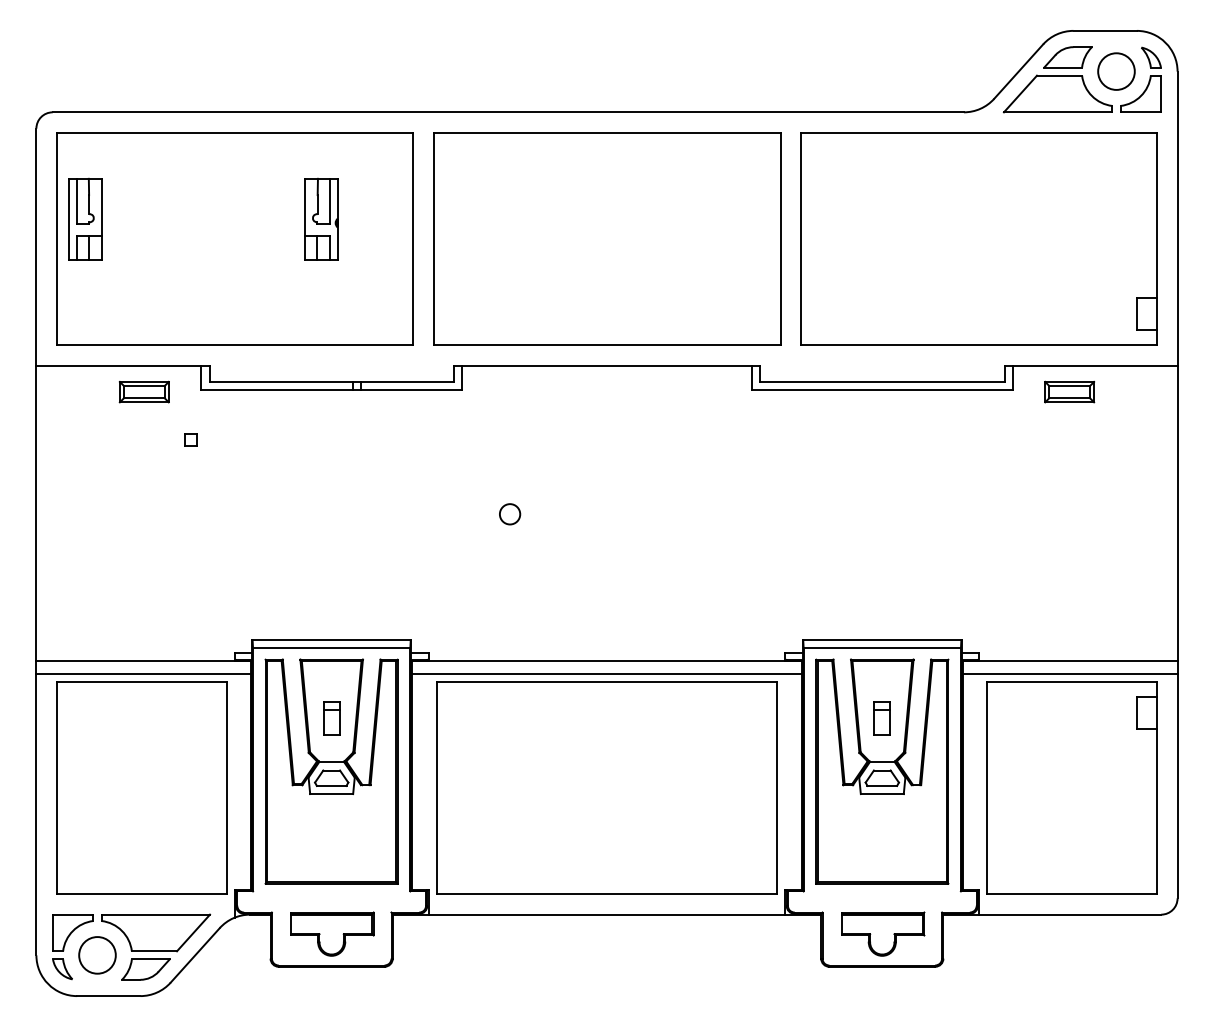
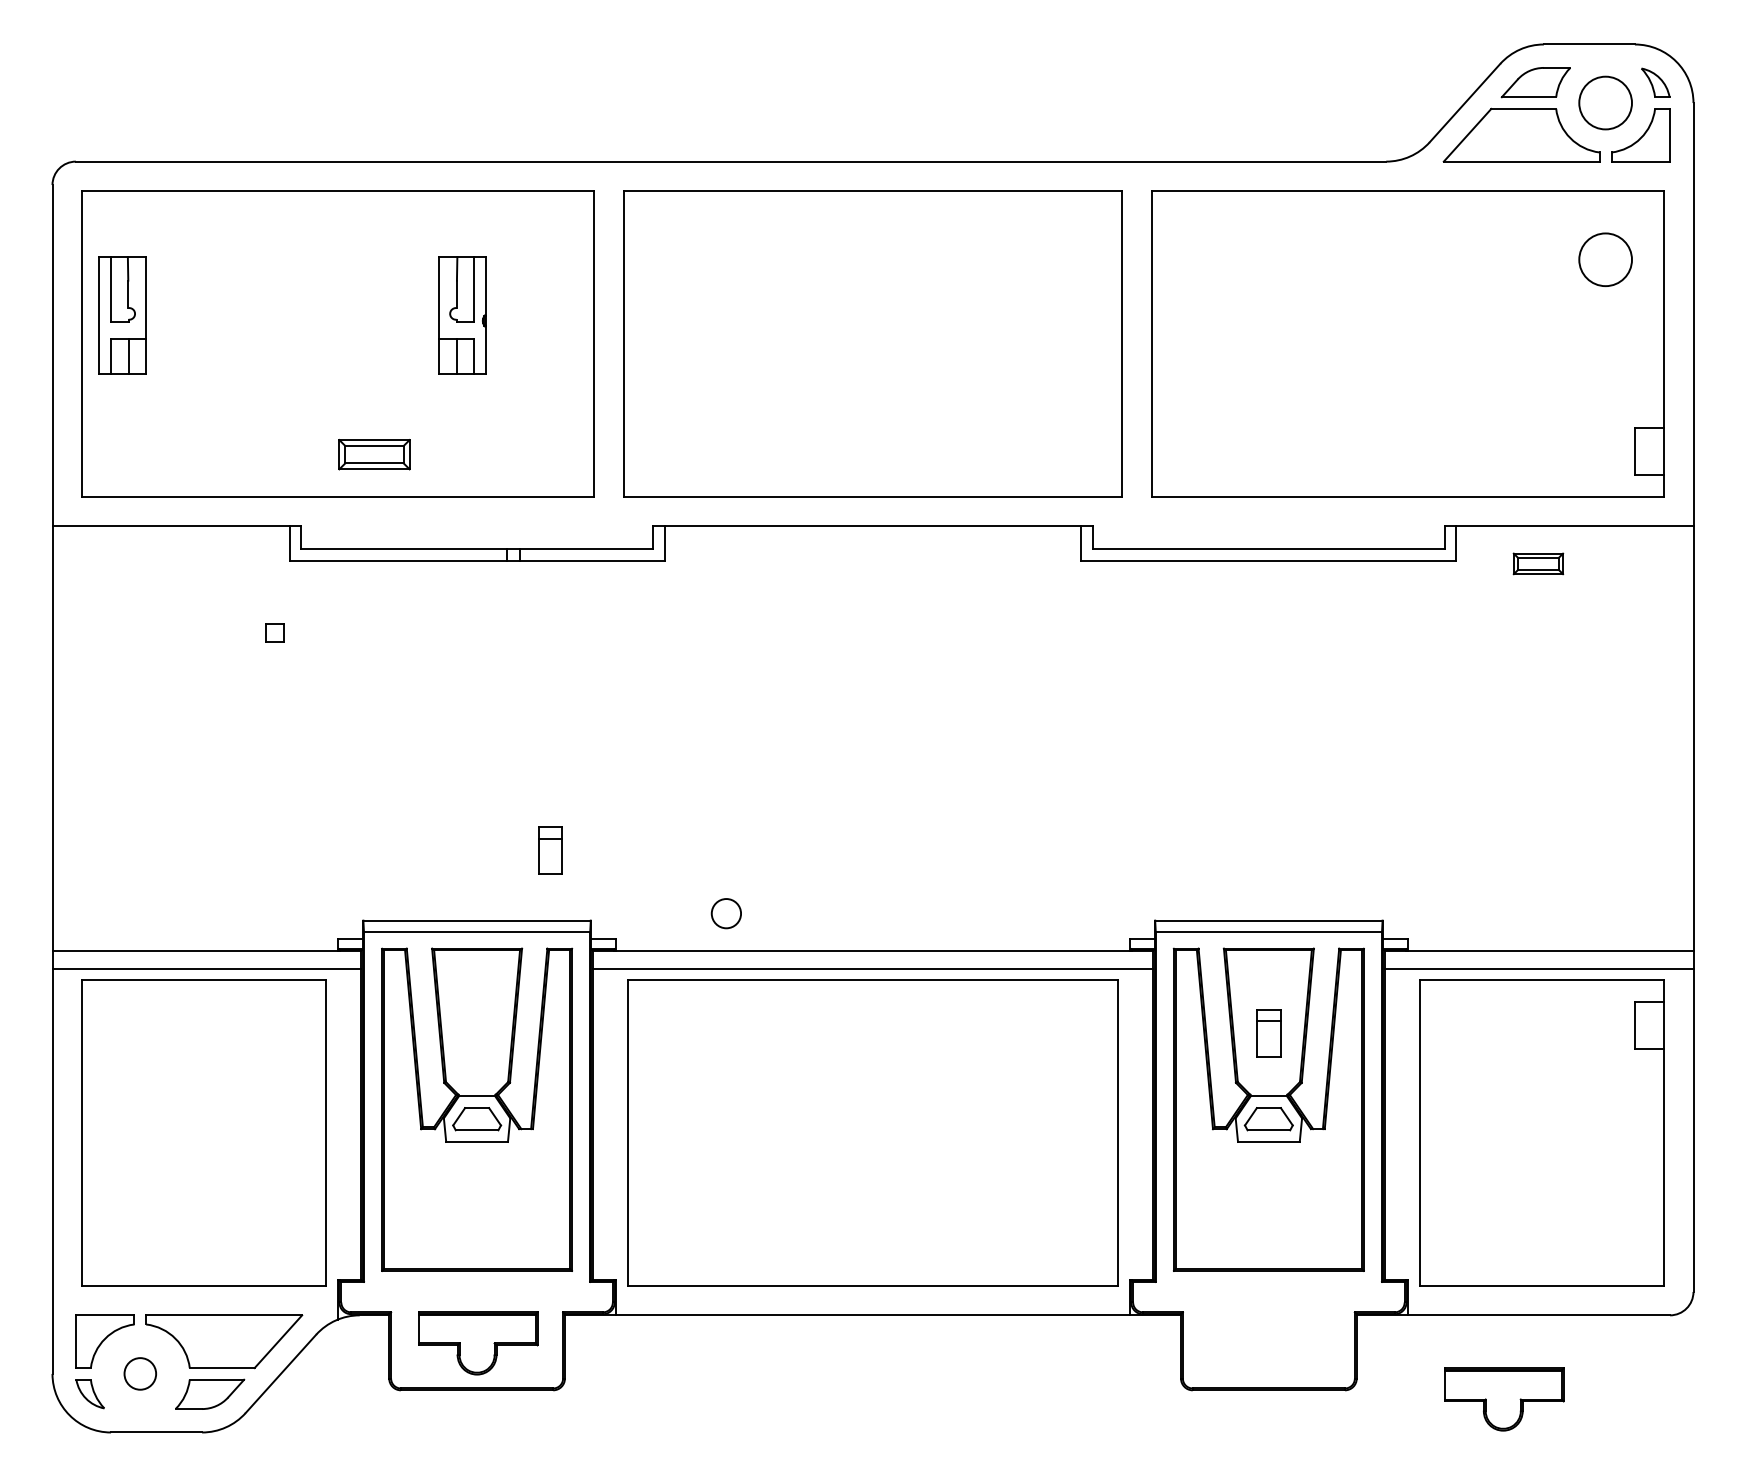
circle: (1116, 180) -> (1605, 259), added
part: (143, 391) -> (373, 453), moved
part: (1069, 391) -> (1538, 563), size x0.7
circle: (510, 514) -> (727, 913), moved
part: (331, 718) -> (550, 850), moved
part: (883, 933) -> (1505, 1398), moved
circle: (97, 955) -> (140, 1374), size x0.6

